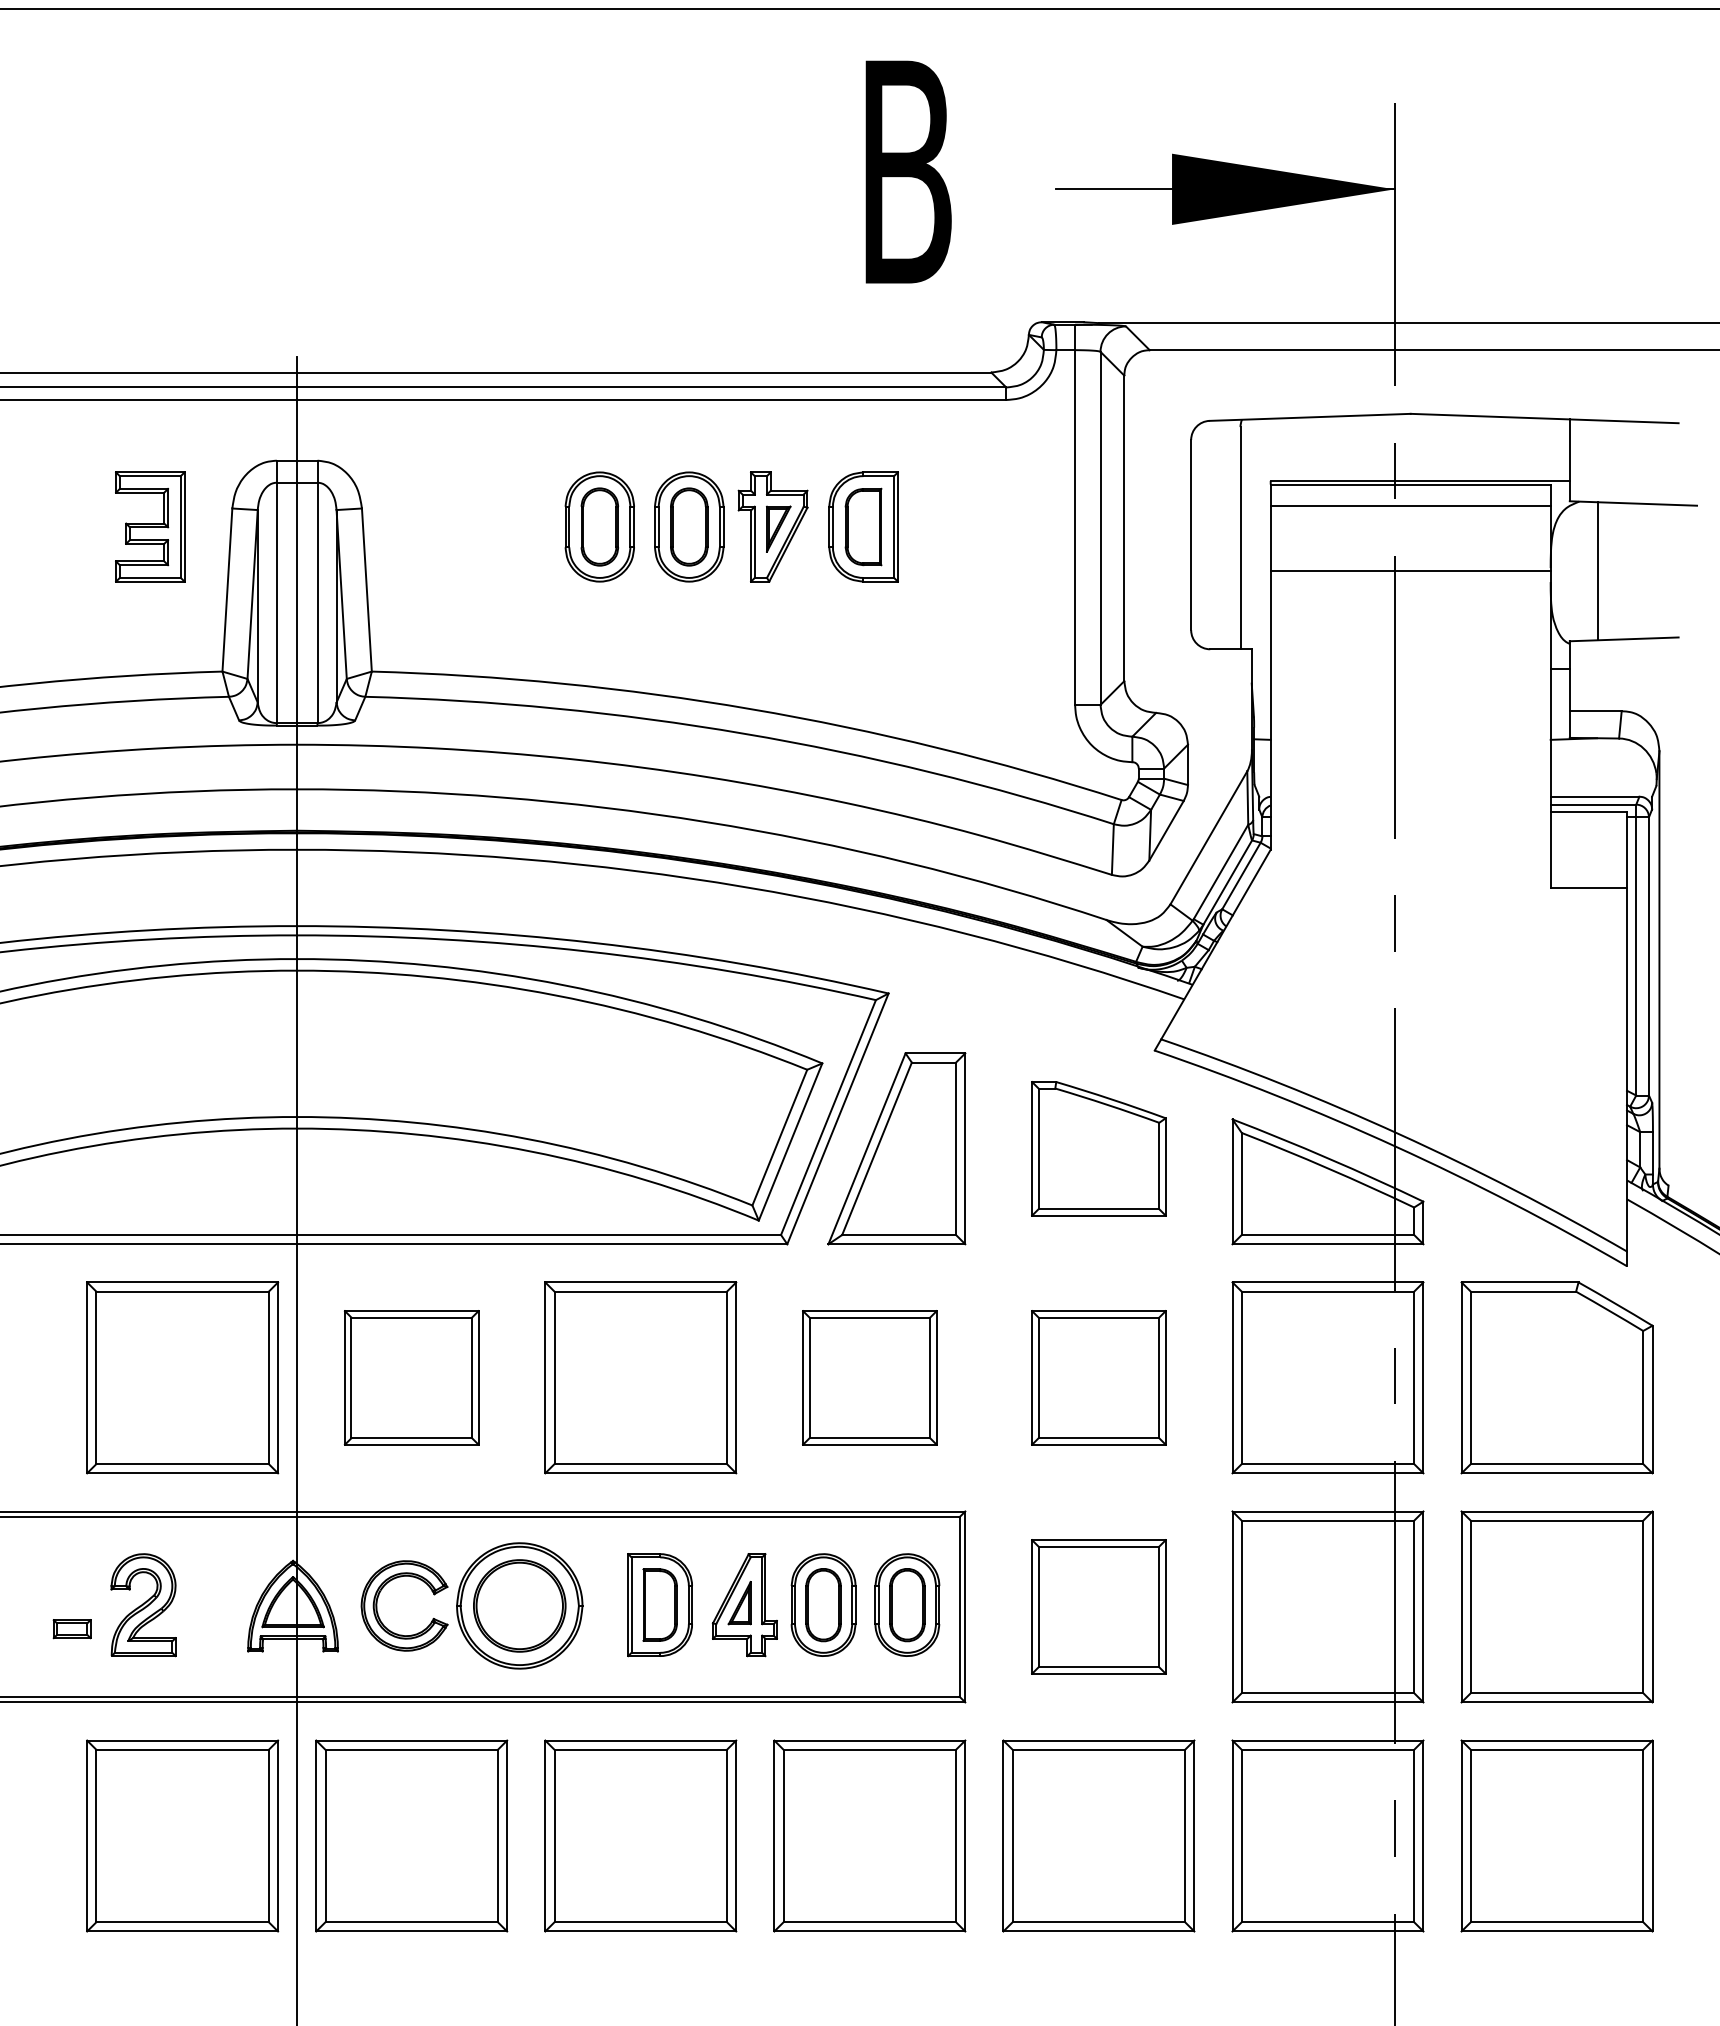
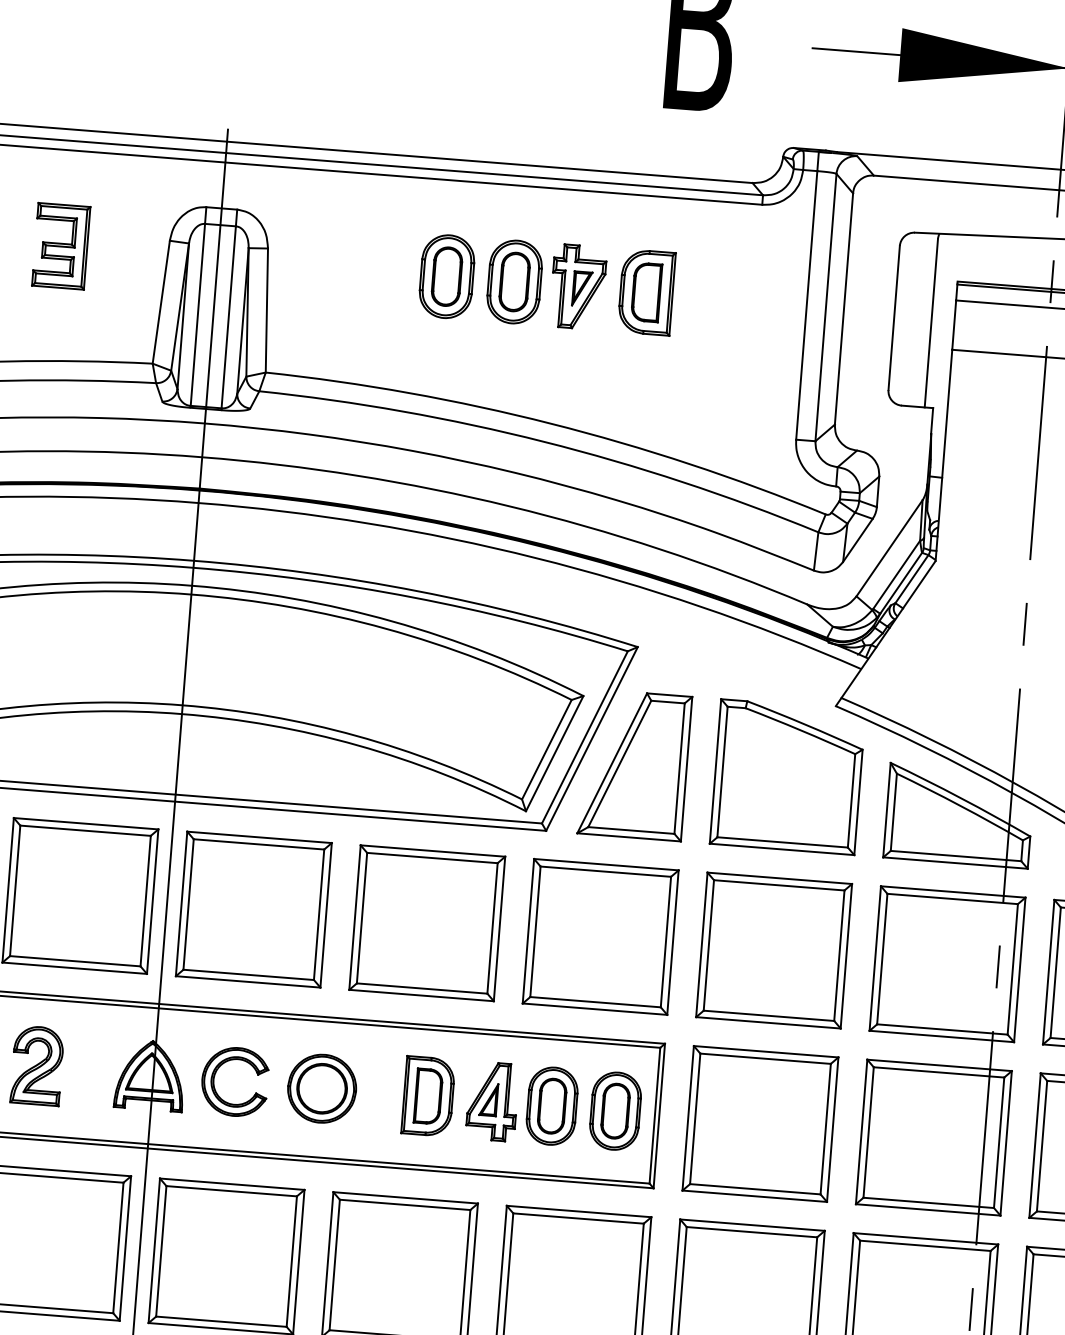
part: (150, 526) -> (61, 245), moved
part: (1098, 1148) -> (787, 776), size x1.43
part: (411, 1377) -> (253, 909), size x1.43
part: (869, 1377) -> (600, 936), size x1.43
part: (1098, 1377) -> (773, 950), size x1.43
part: (519, 1605) -> (321, 1088), size x0.71
part: (1098, 1606) -> (760, 1123), size x1.43

